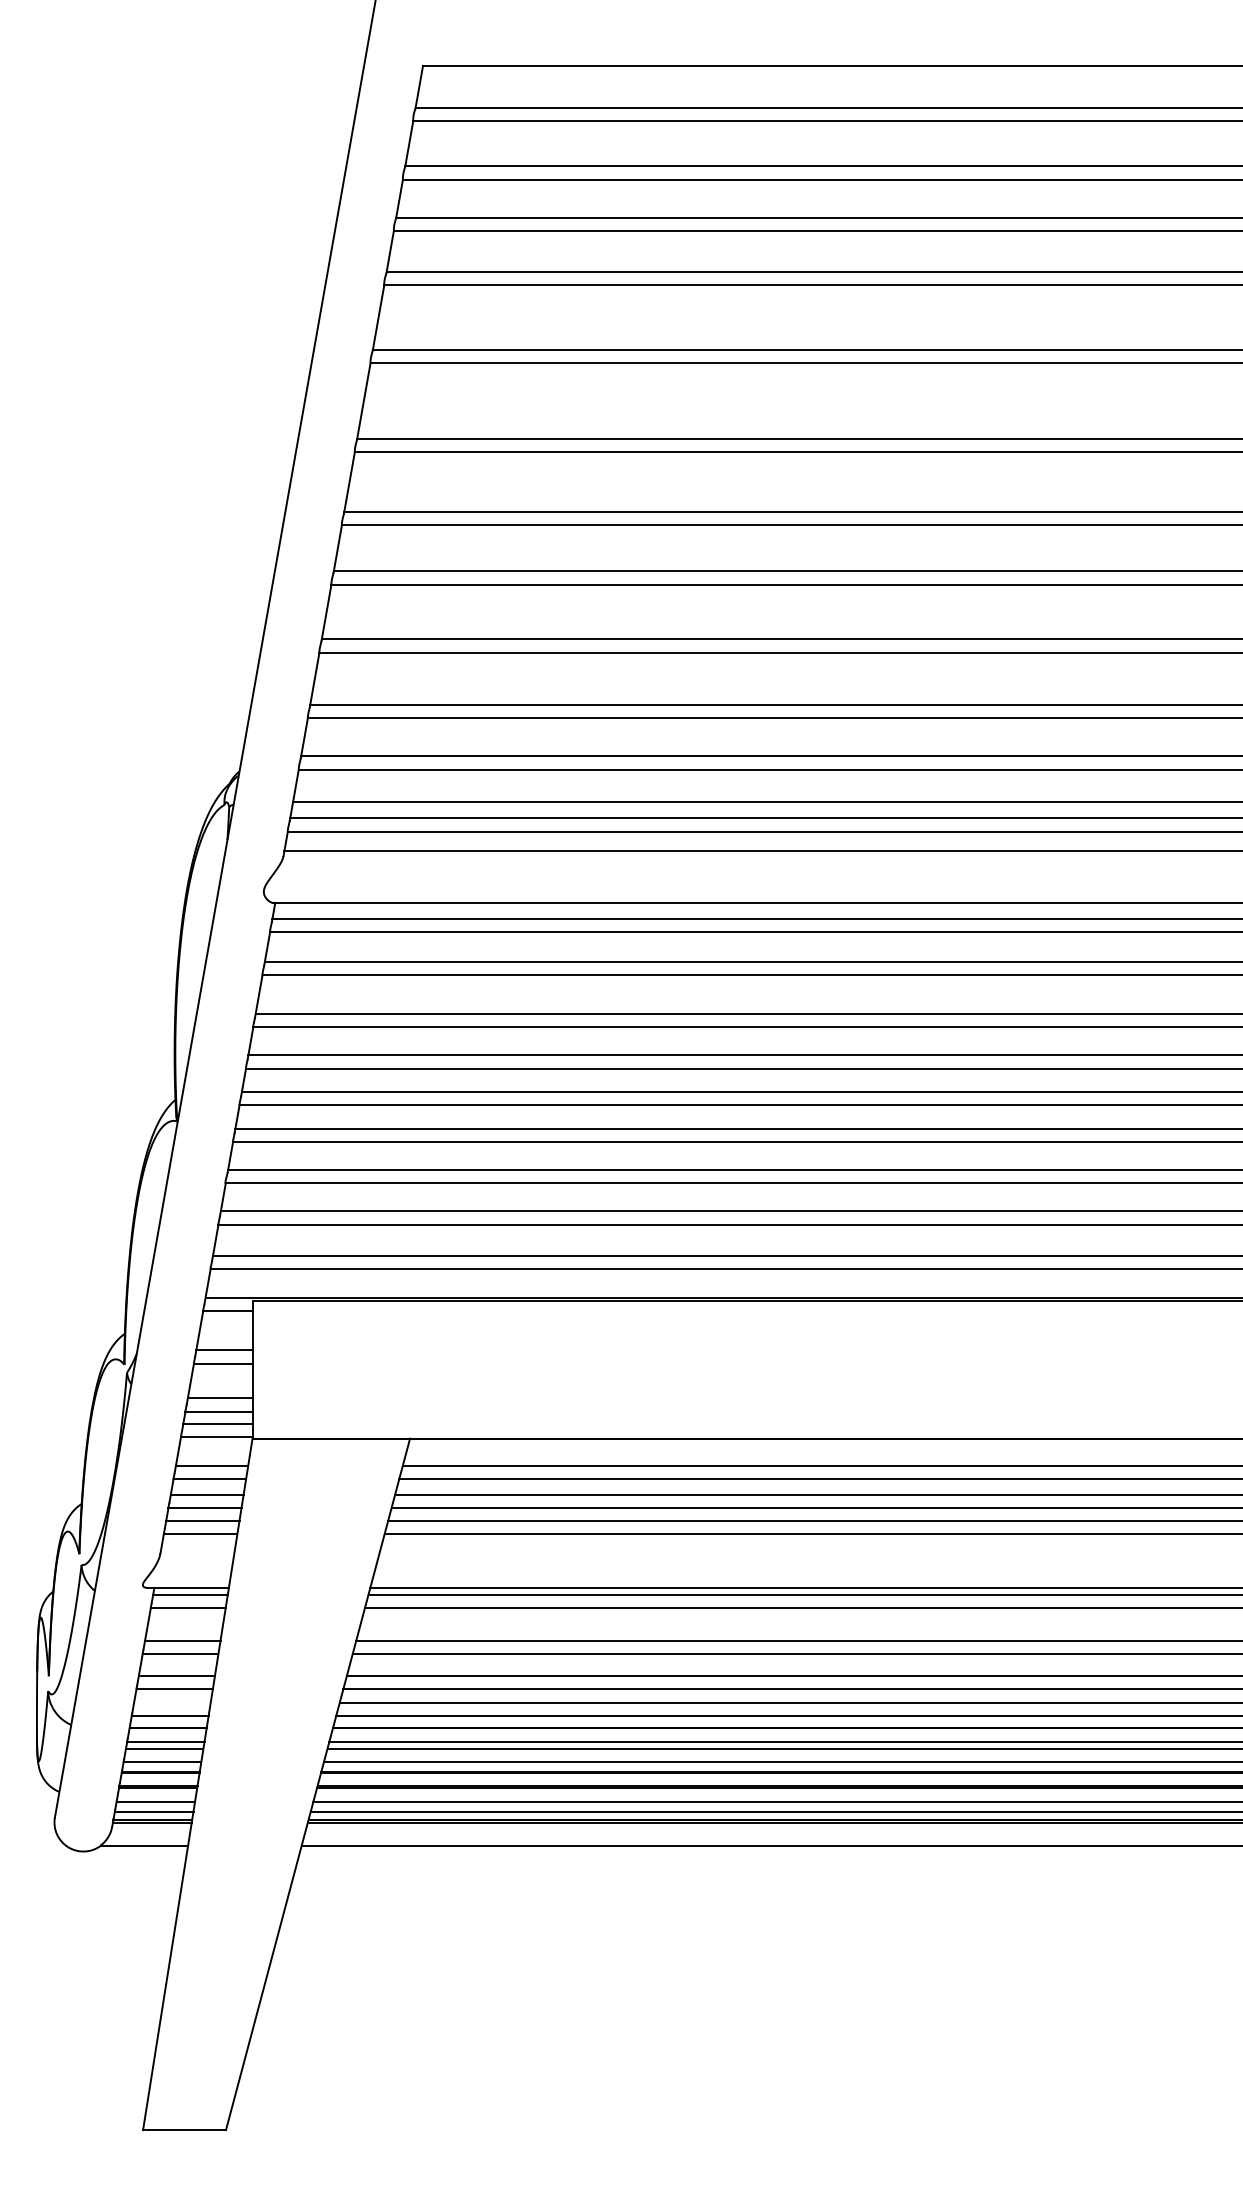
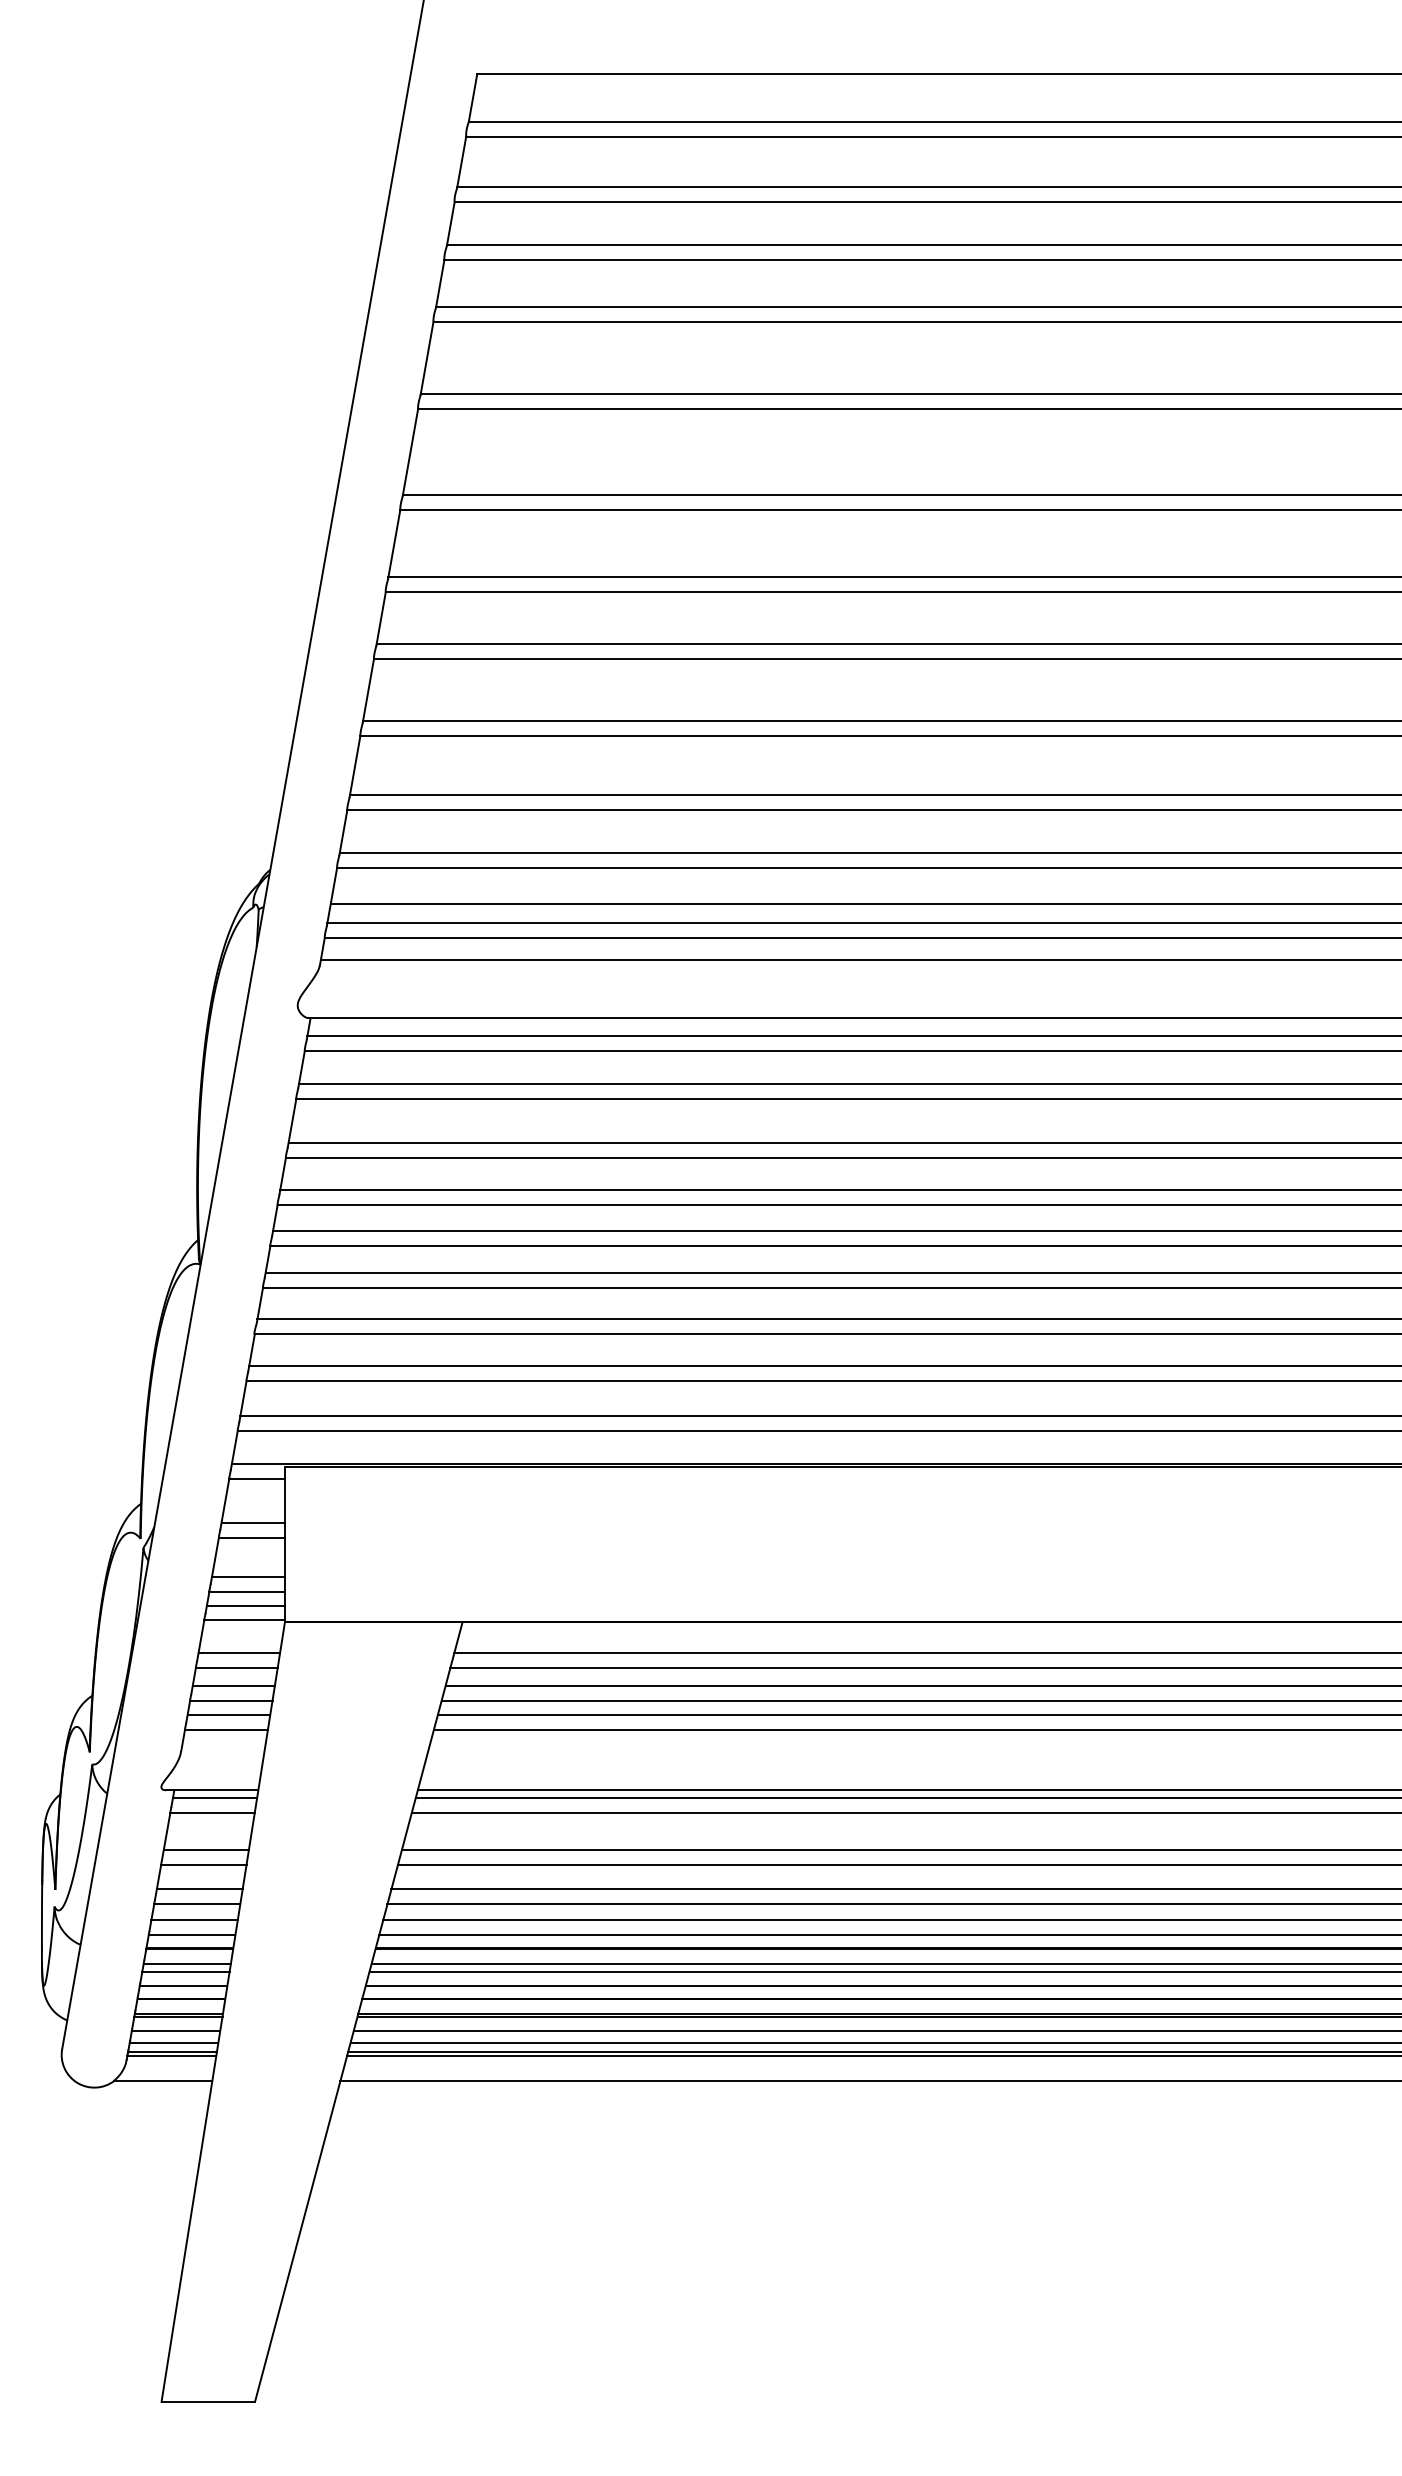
line: (172, 1703) -> (194, 1920), added

